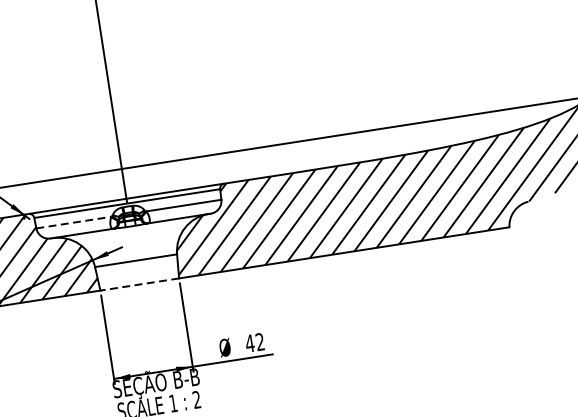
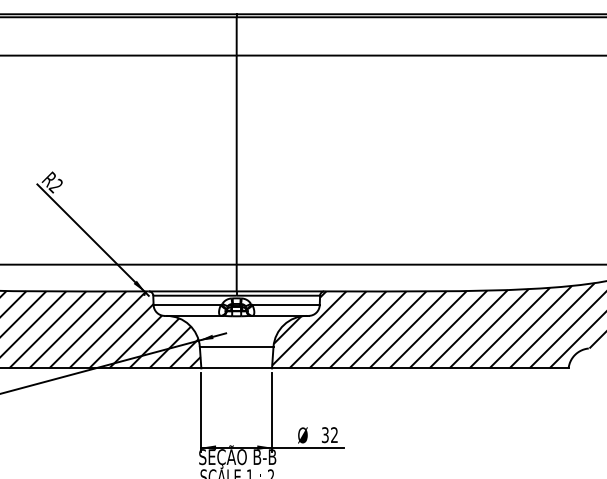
line: (74, 222) -> (187, 305), dashed -> solid
line: (139, 284) -> (236, 368), dashed -> solid
text: (250, 343) -> (325, 435), 42 -> 32

